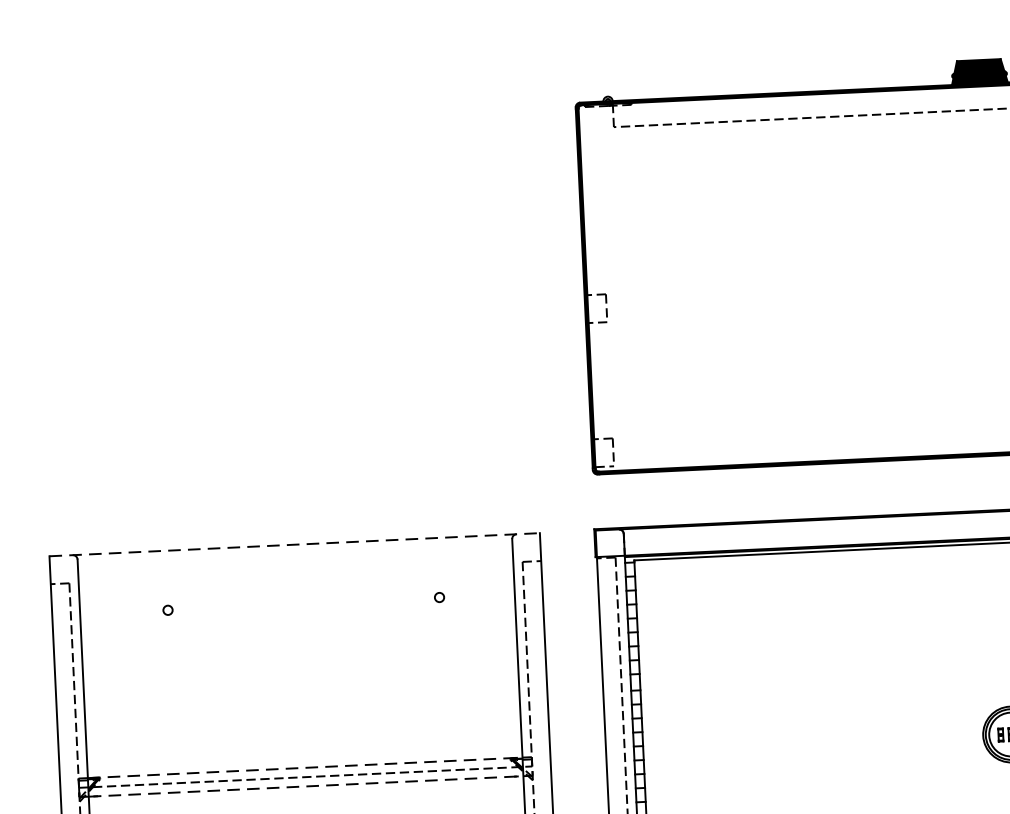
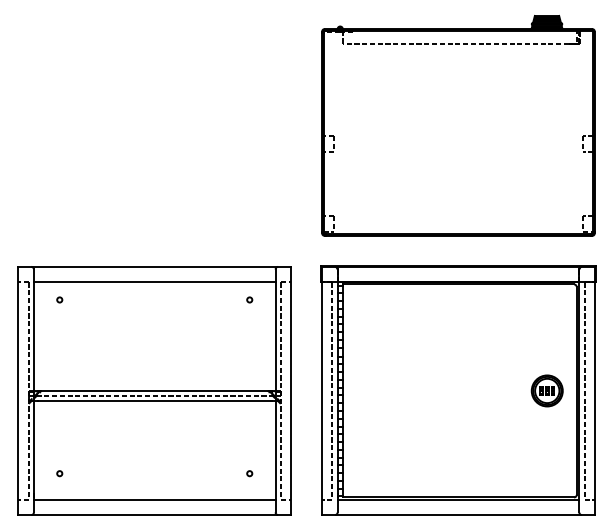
line: (295, 543) -> (155, 266), dashed -> solid
line: (295, 572) -> (154, 282), added
circle: (439, 596) -> (249, 299), moved
circle: (167, 609) -> (59, 299), moved
line: (304, 767) -> (154, 390), dashed -> solid
line: (305, 786) -> (154, 401), dashed -> solid

